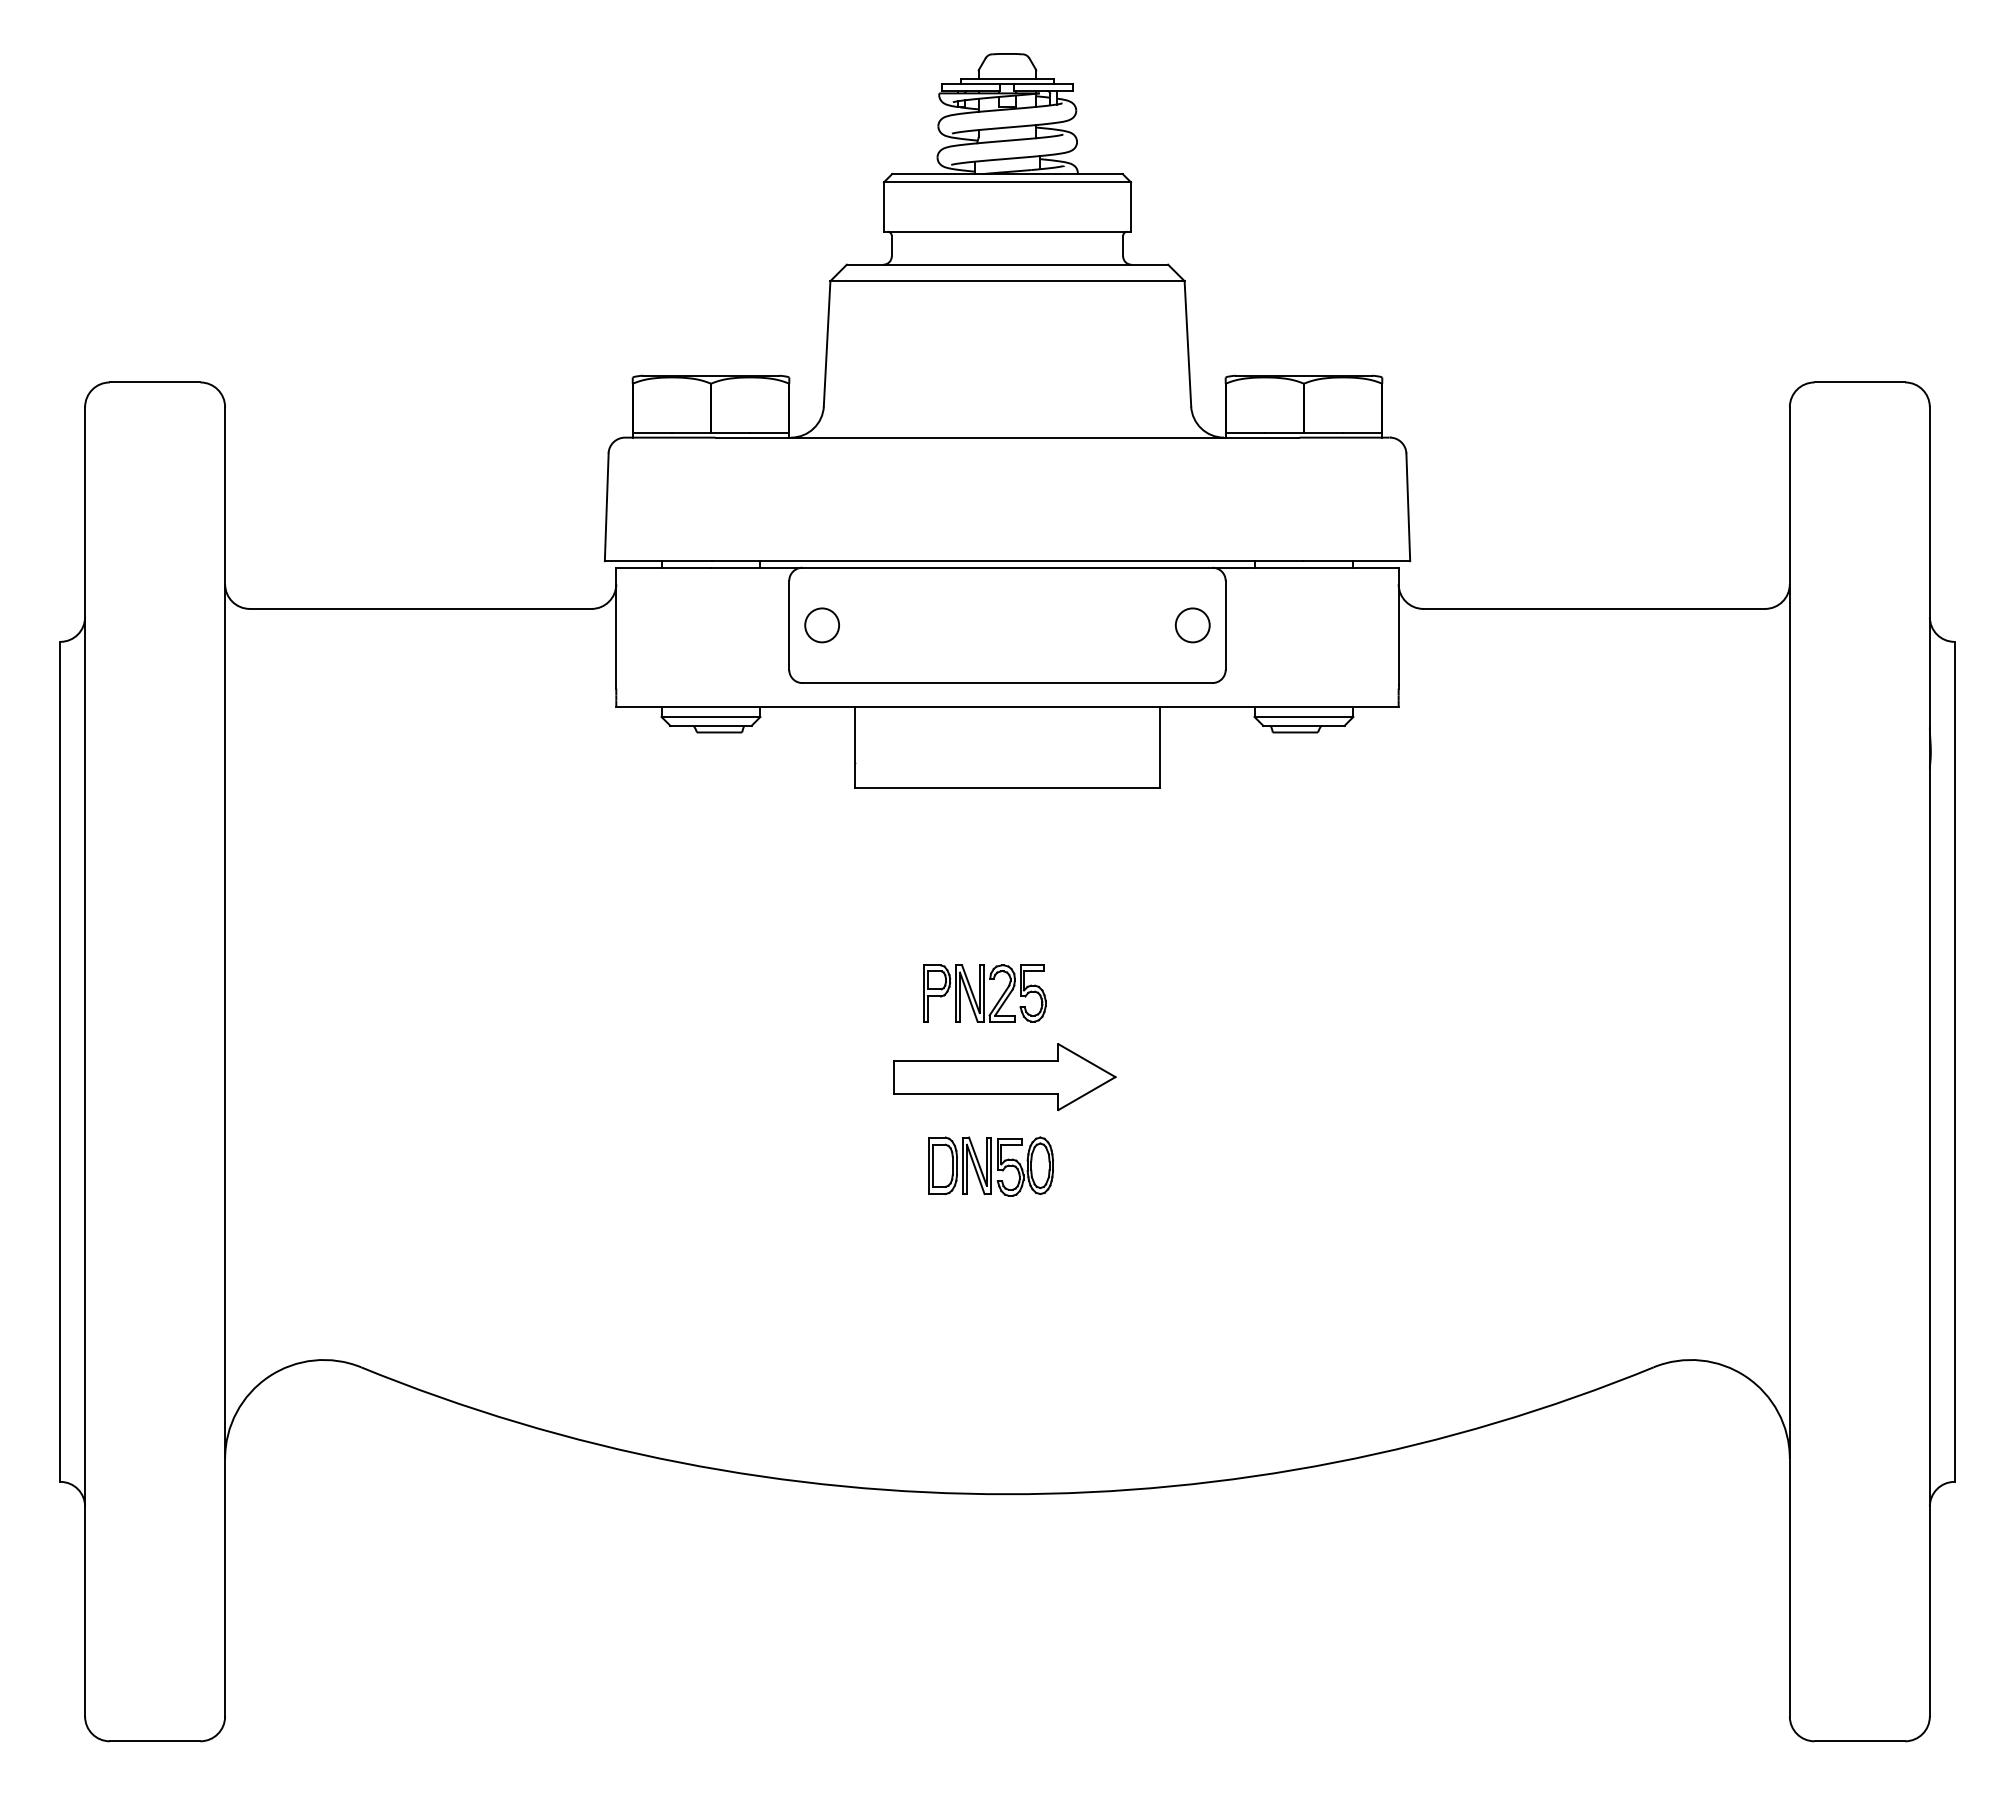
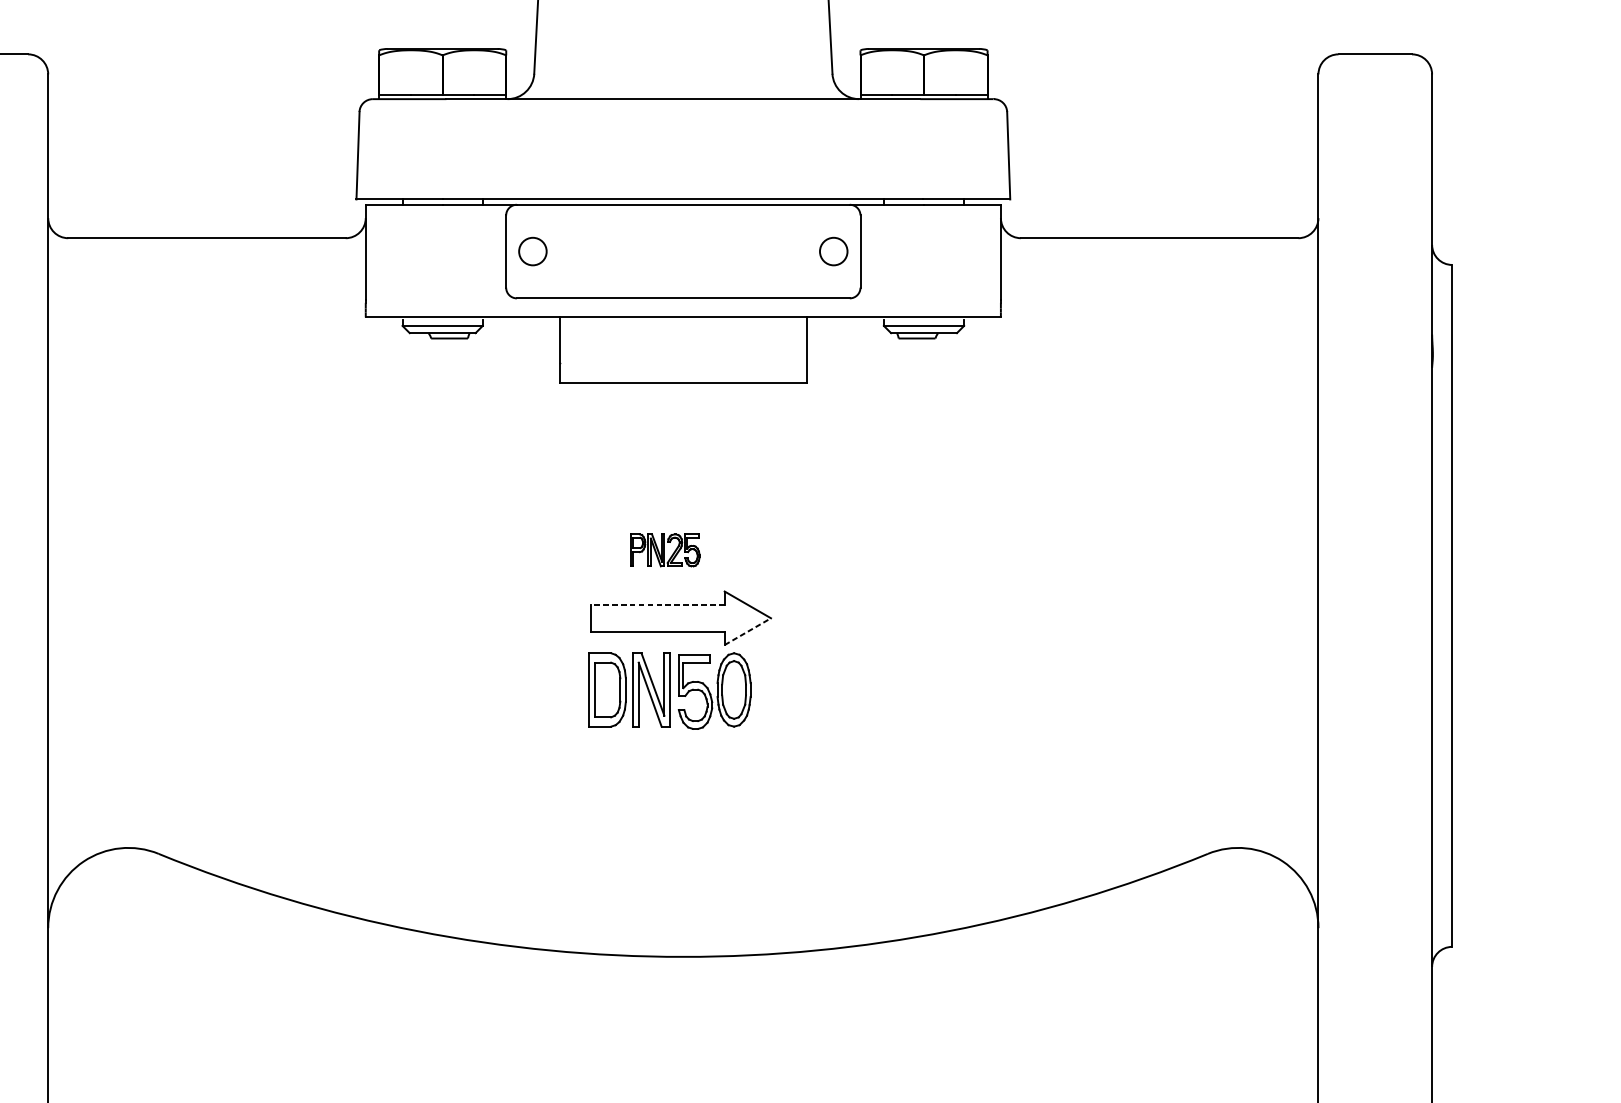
part: (984, 993) -> (664, 550), size x0.7
line: (975, 1060) -> (657, 604), solid -> dashed
line: (1086, 1093) -> (747, 631), solid -> dashed
part: (990, 1166) -> (669, 690), size x1.6

